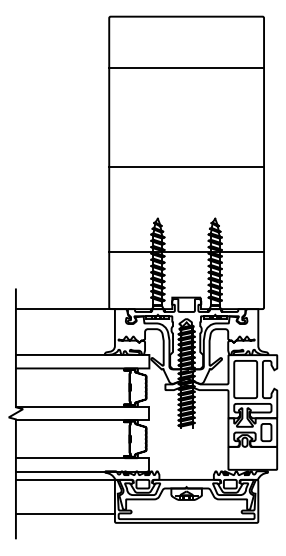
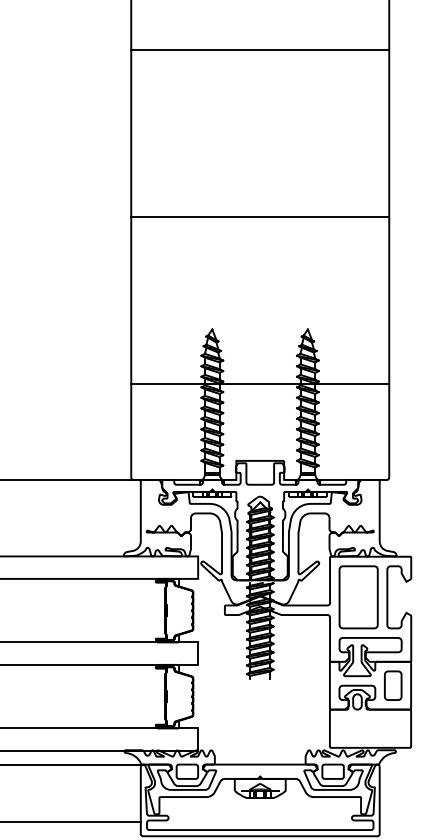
line: (186, 68) -> (260, 50), moved
line: (186, 167) -> (260, 217), moved

